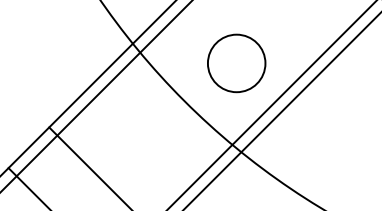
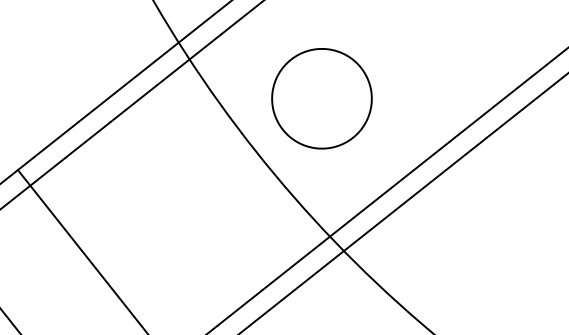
part: (236, 63) -> (321, 98), moved

